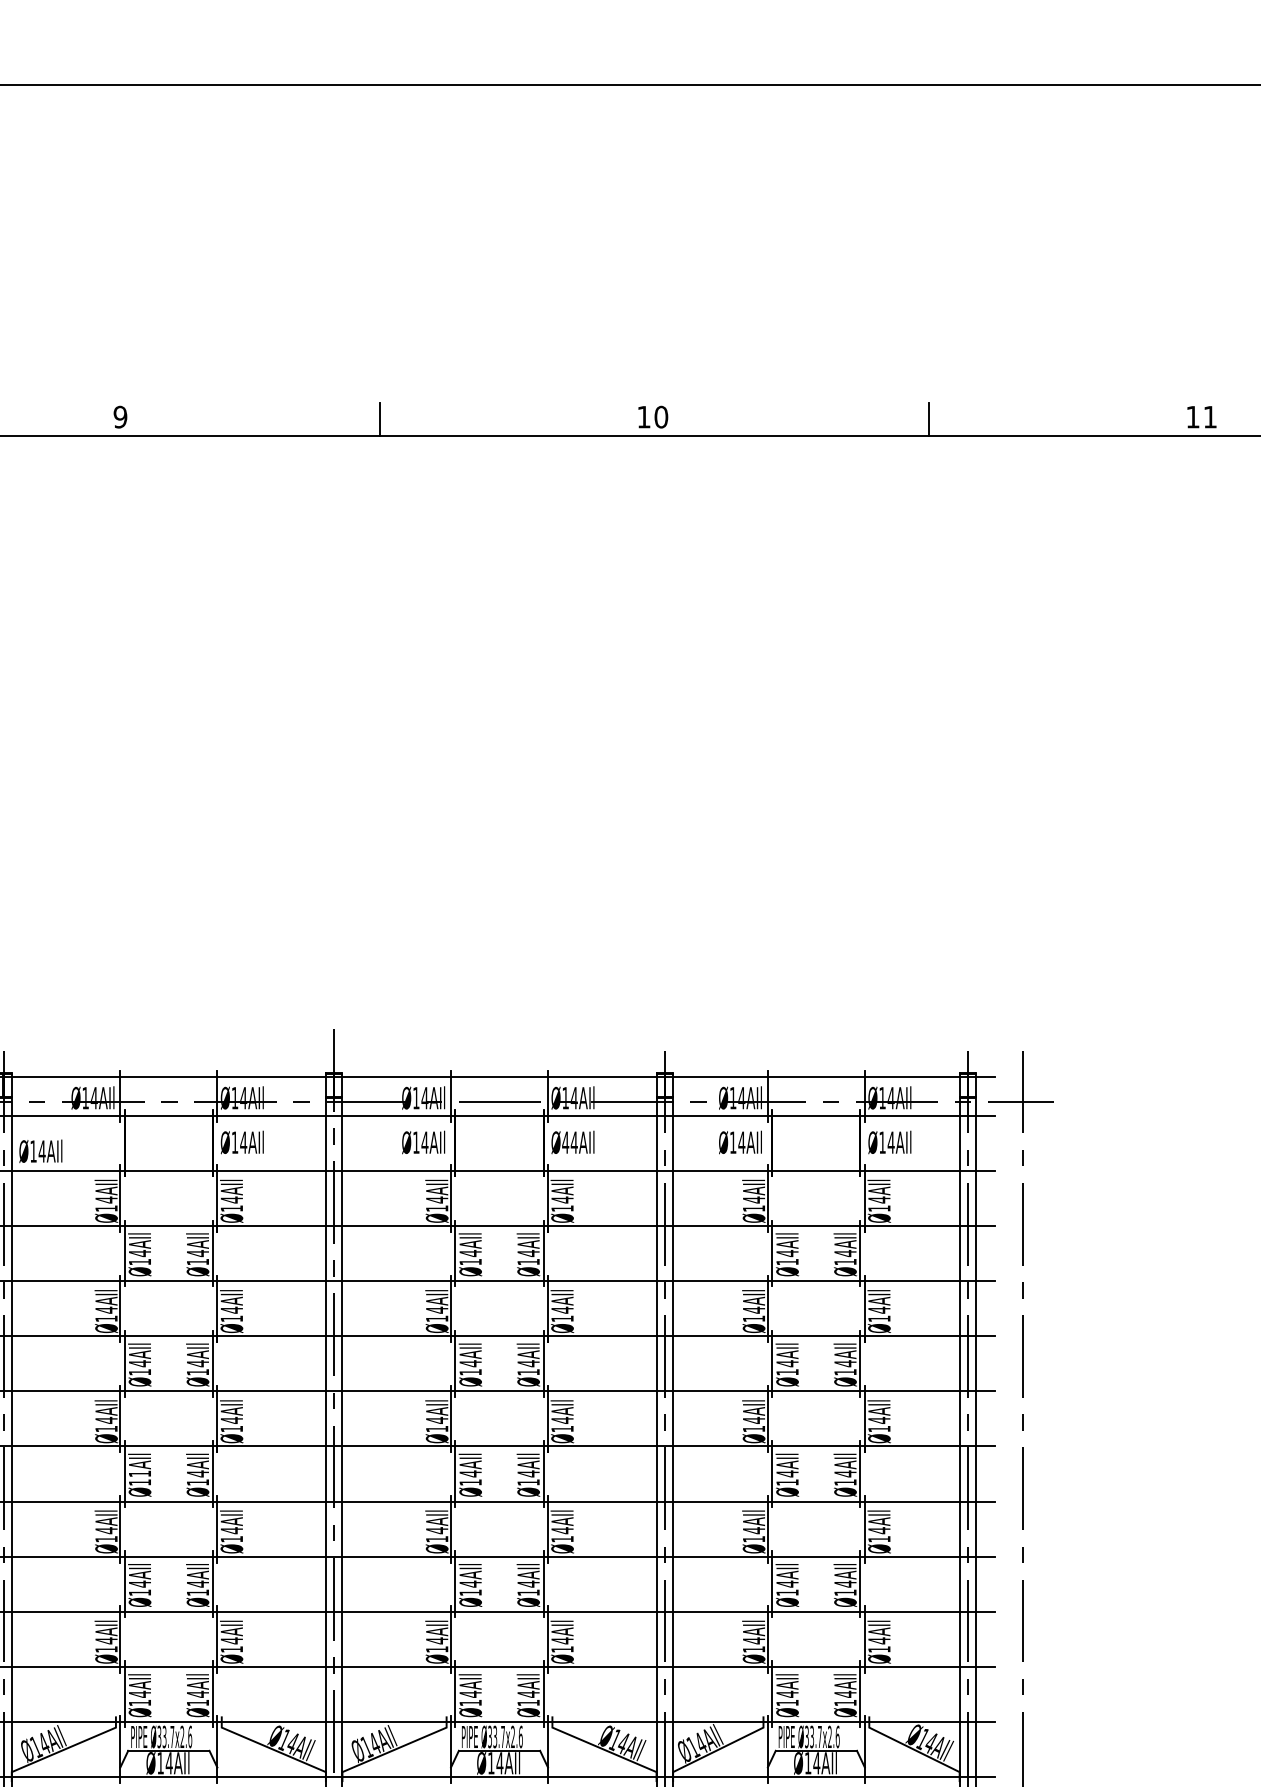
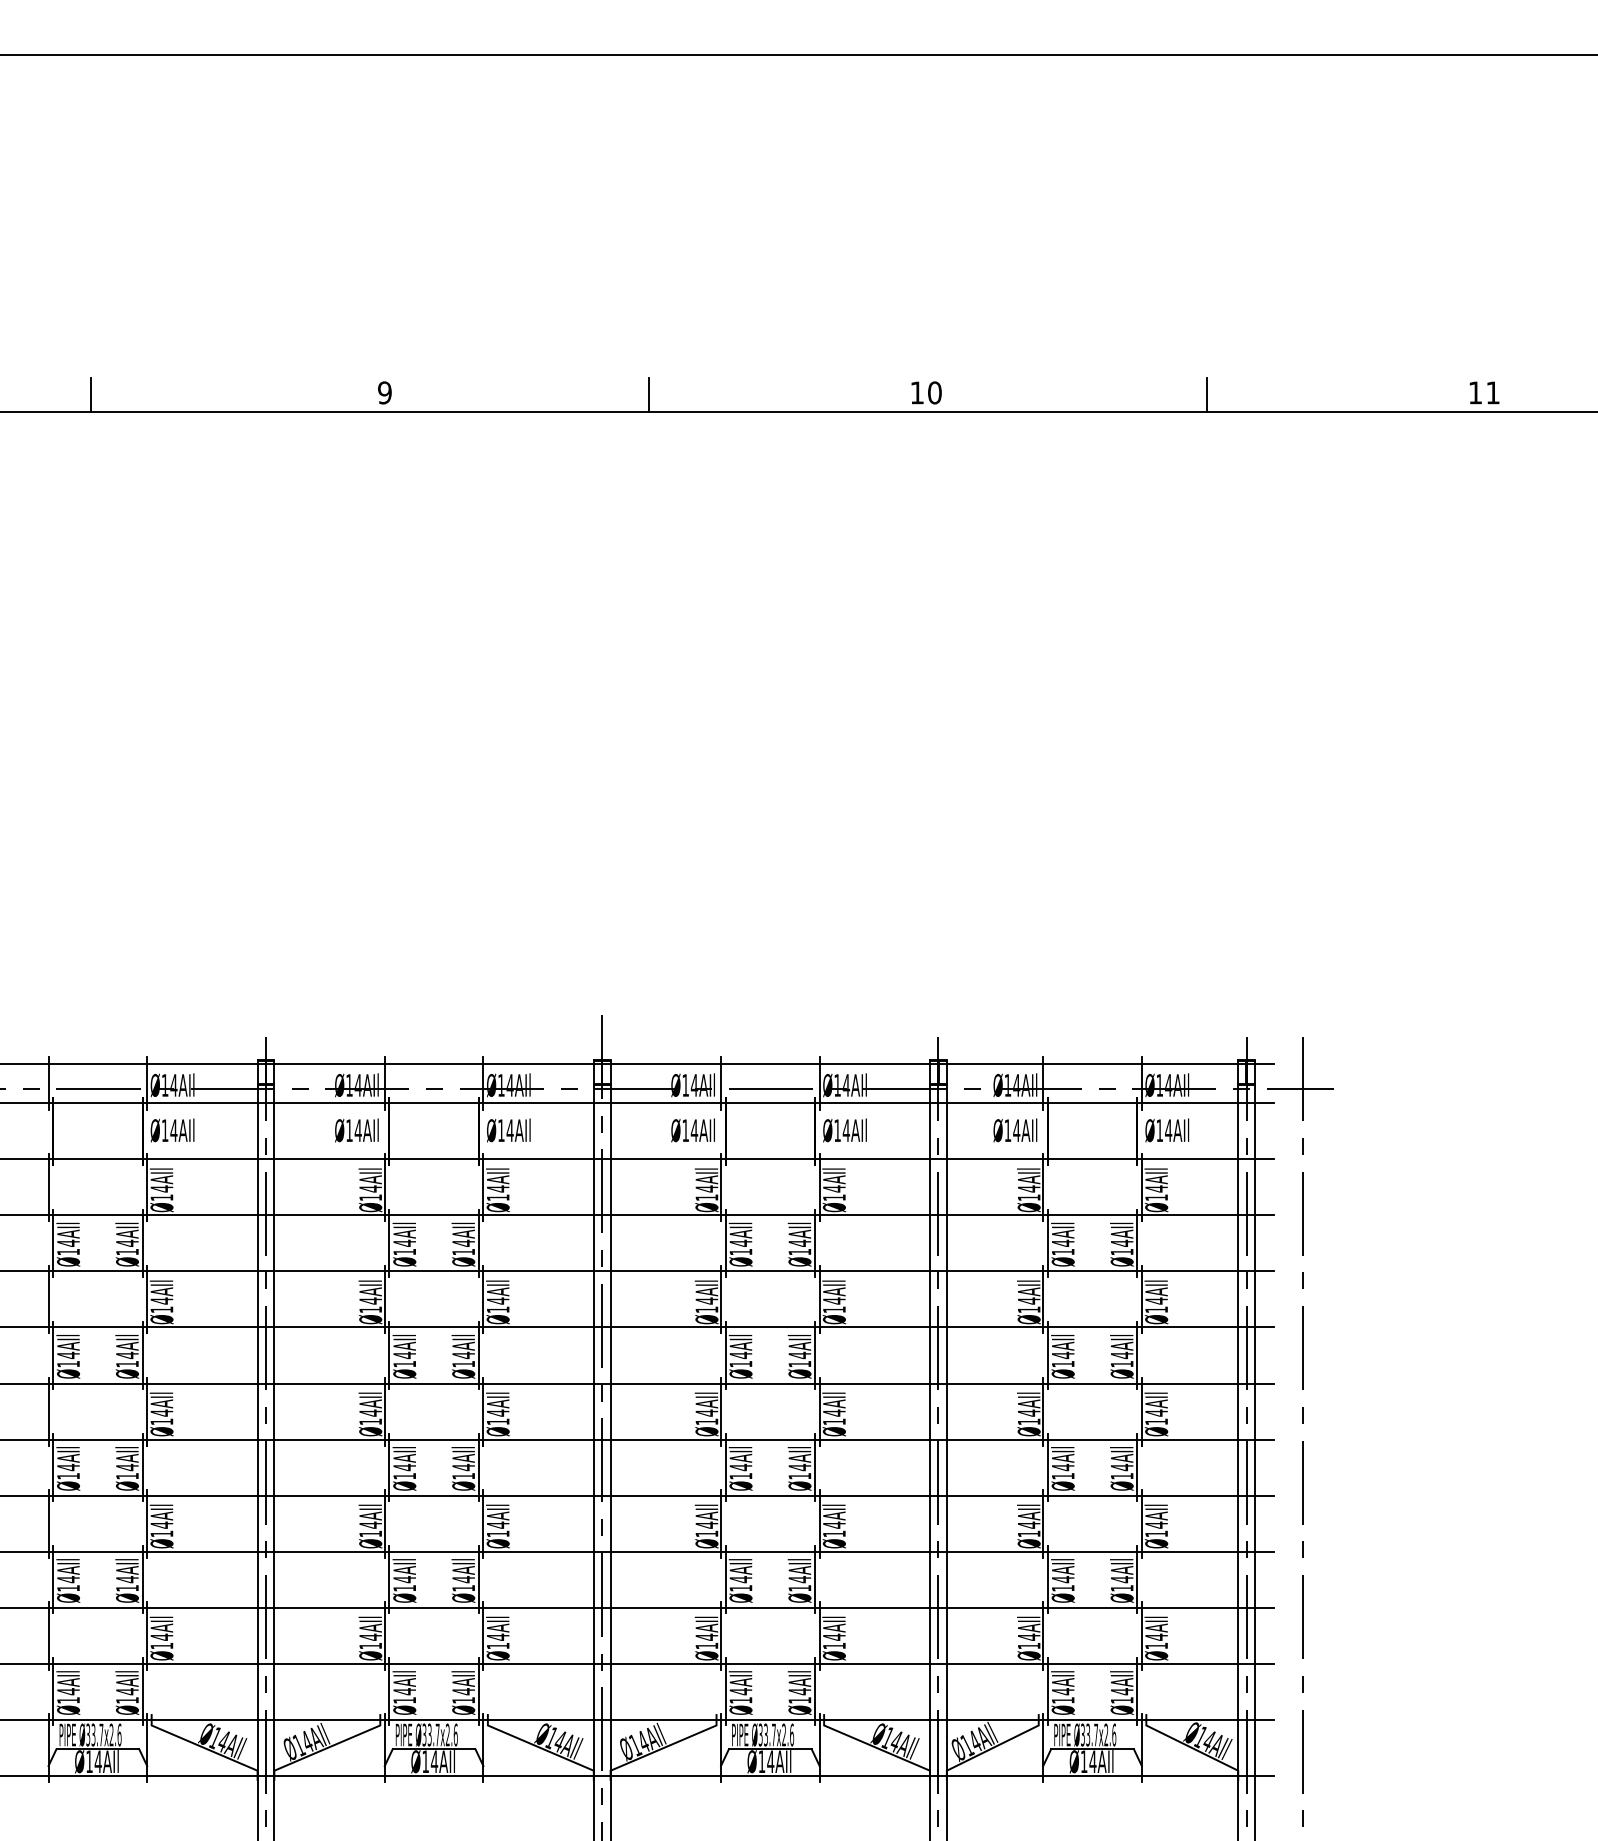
text: (565, 1142) -> (837, 1130), Ø44AIl -> Ø14AIl
text: (40, 1151) -> (356, 1130), moved
text: (139, 1473) -> (404, 1467), Ø11AIl -> Ø14AIl

